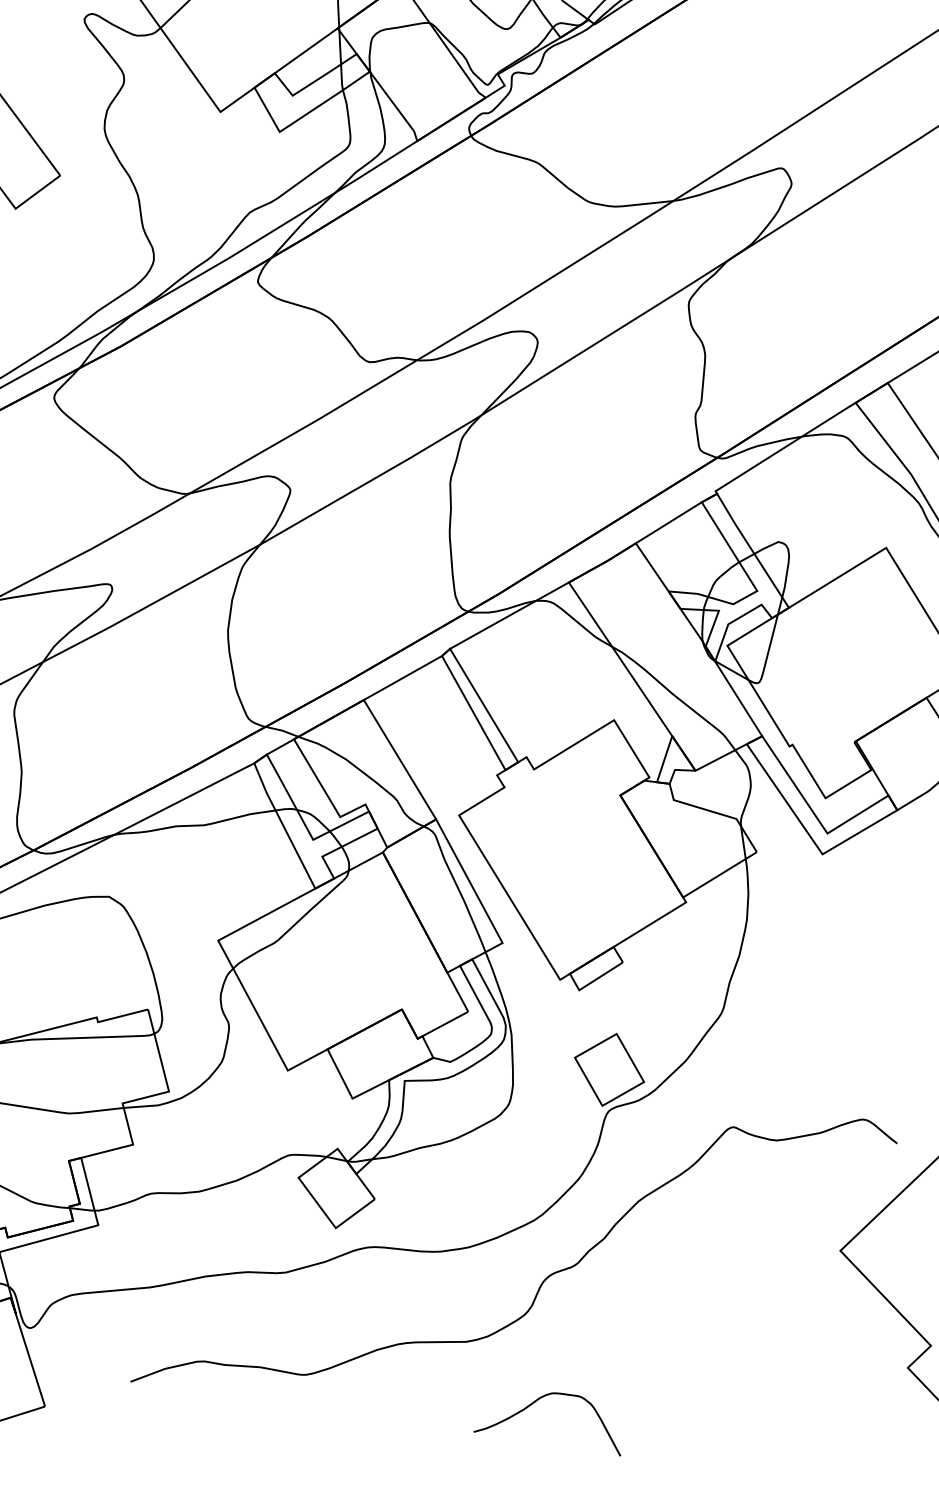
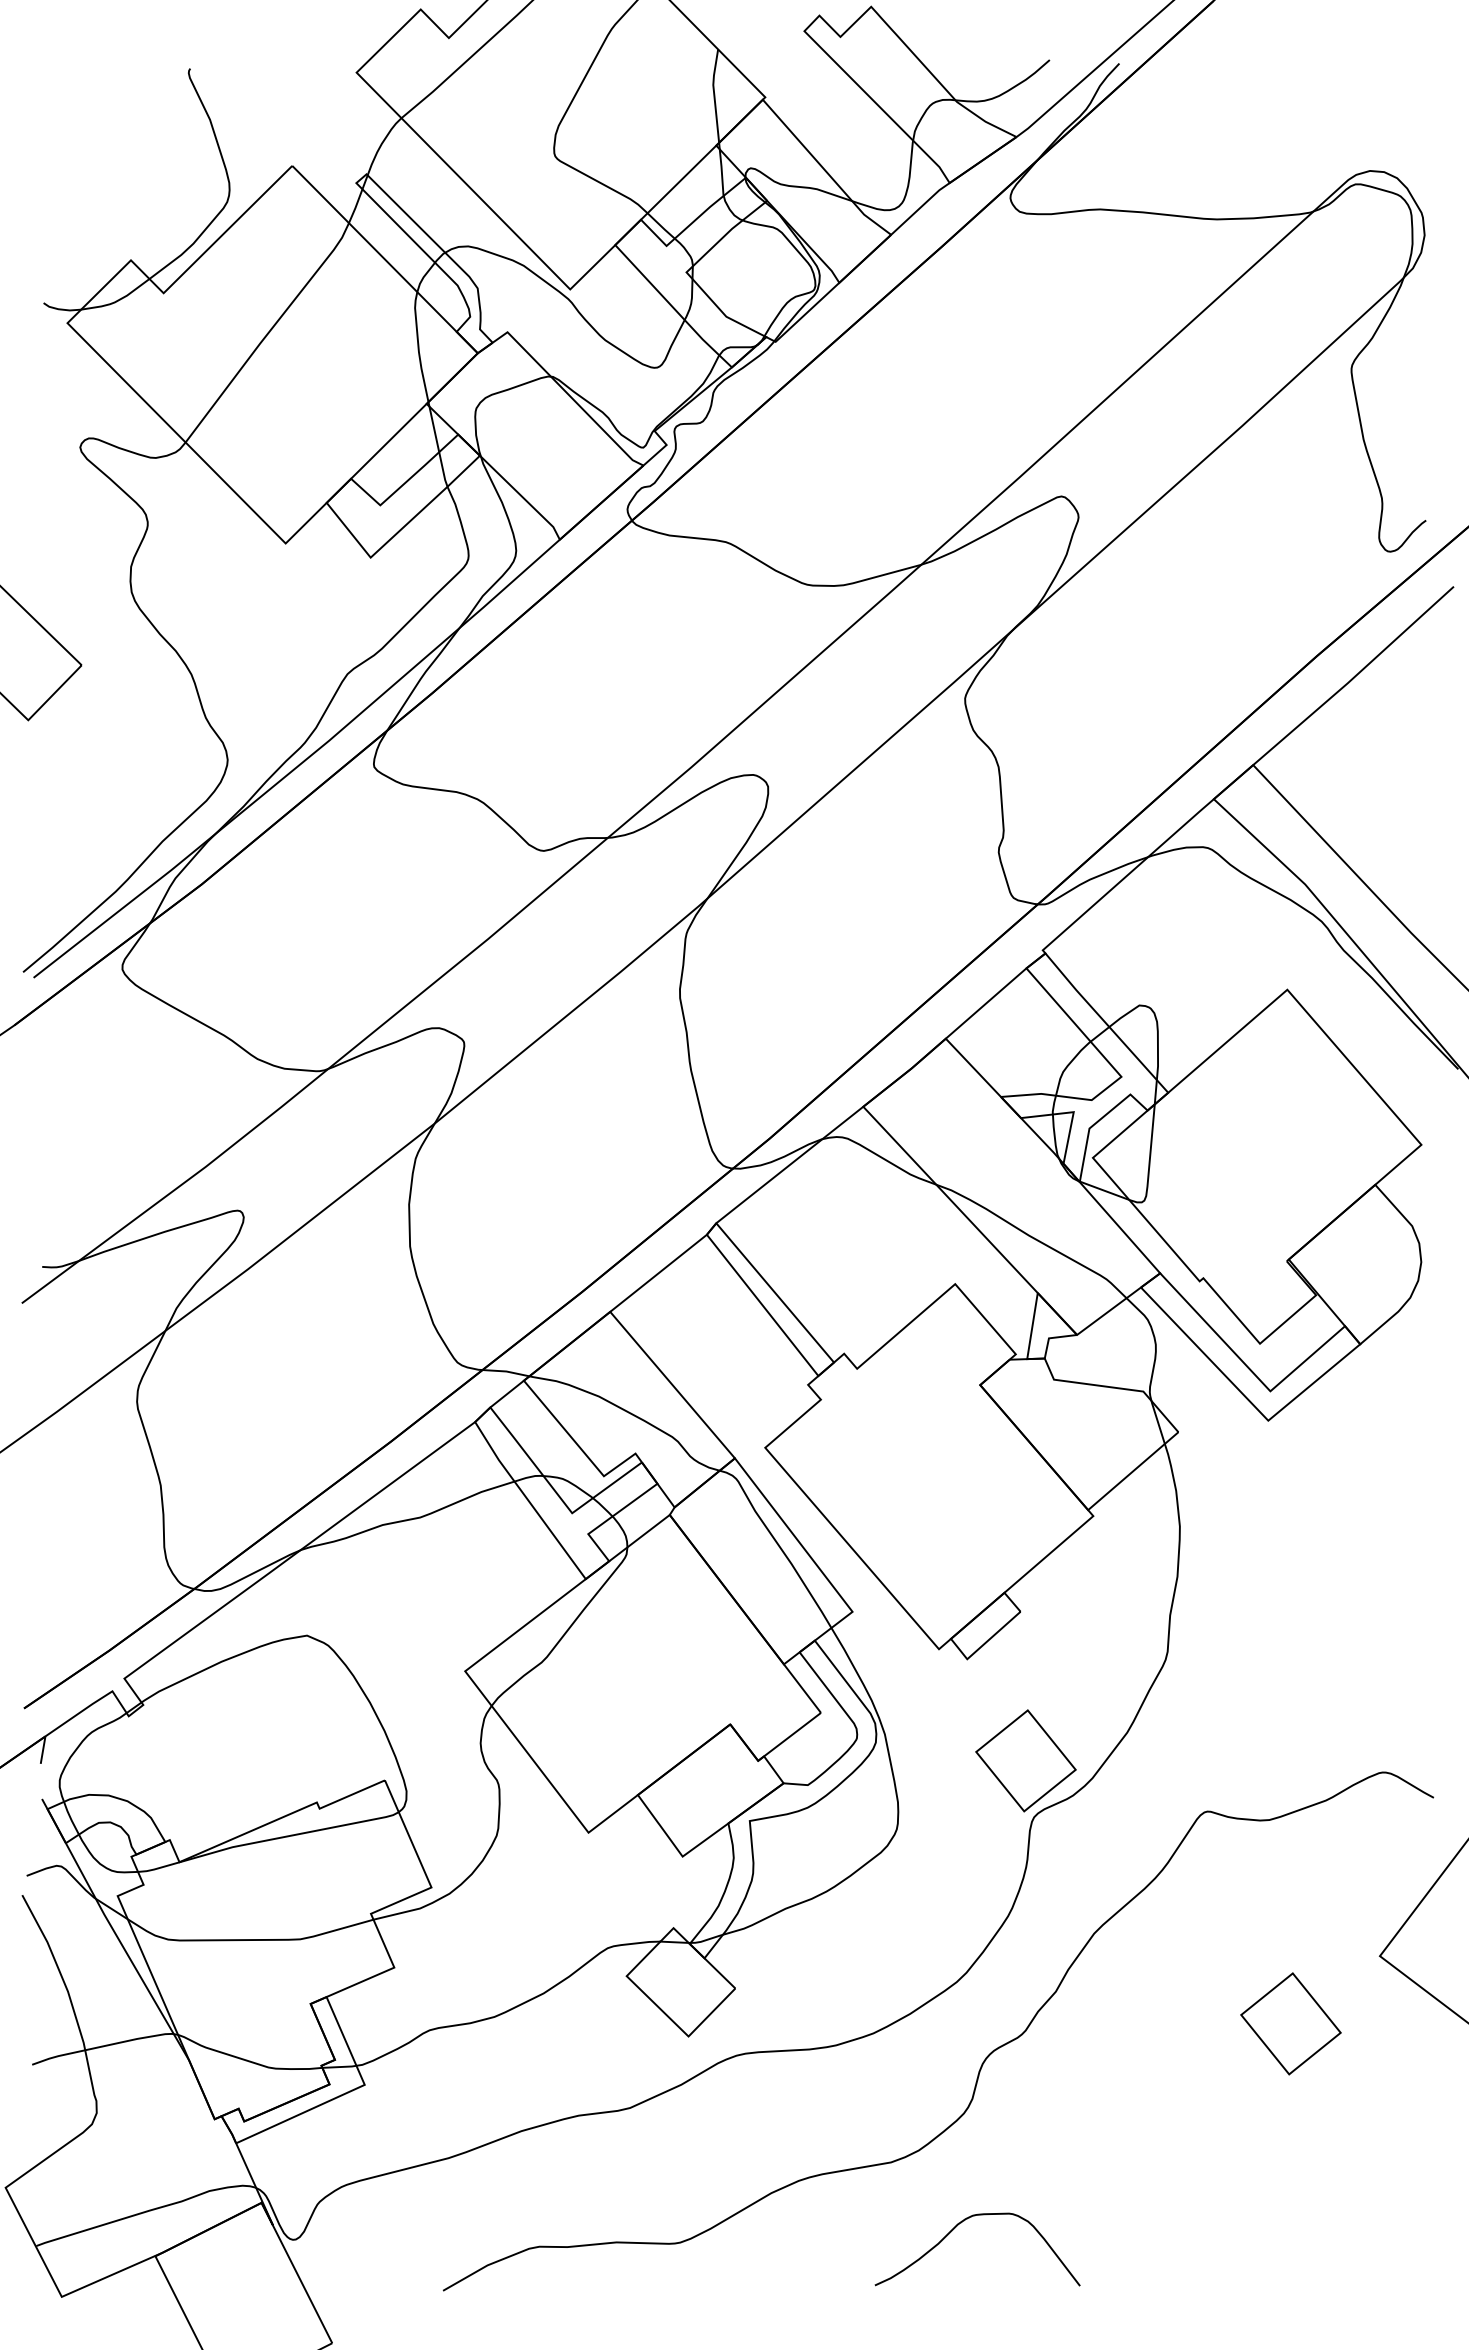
part: (768, 1288) -> (1290, 2023), added
curve: (538, 1399) -> (956, 2227), moved

